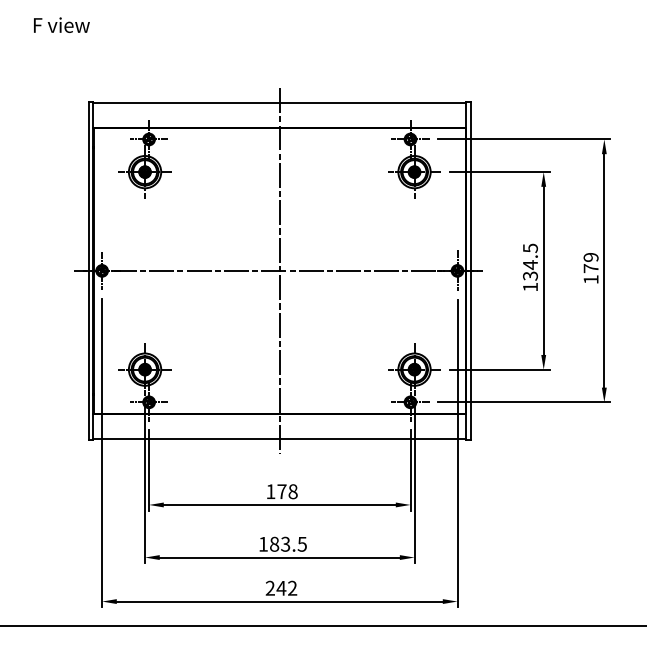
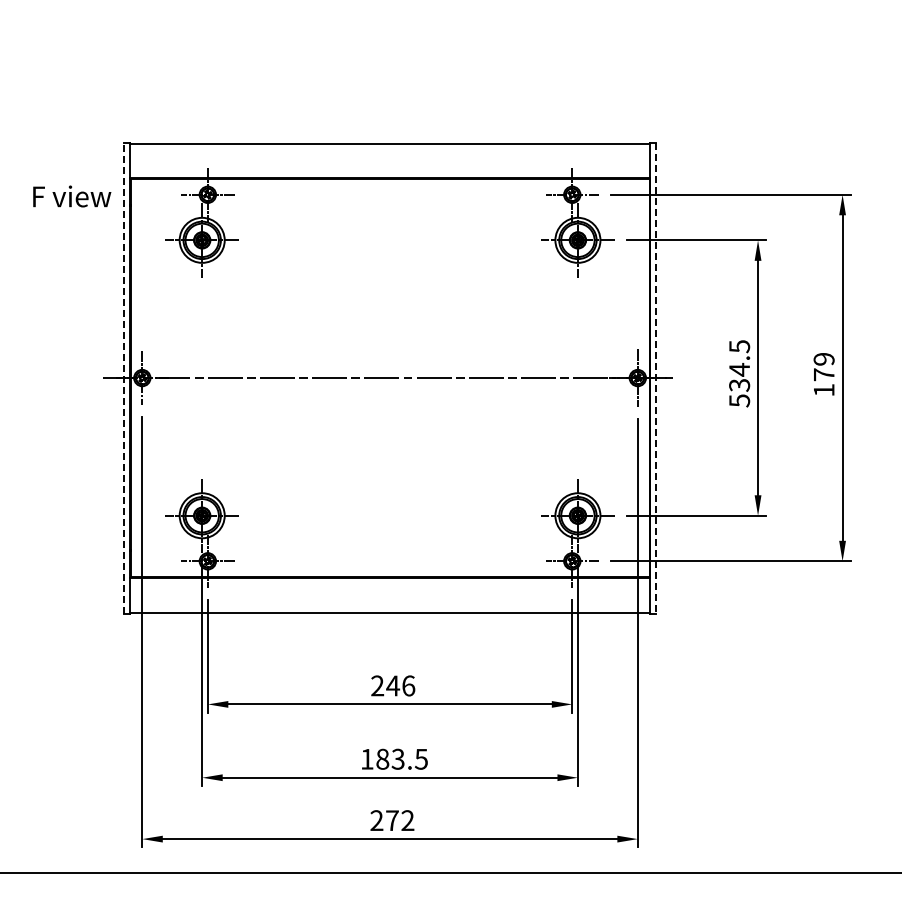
text: (62, 25) -> (72, 196), moved
line: (88, 270) -> (123, 377), solid -> dashed
line: (280, 270) -> (390, 377), removed
line: (470, 271) -> (656, 378), solid -> dashed
text: (530, 286) -> (739, 400), 134.5 -> 534.5
text: (282, 491) -> (393, 685), 178 -> 246
text: (281, 588) -> (392, 820), 242 -> 272

